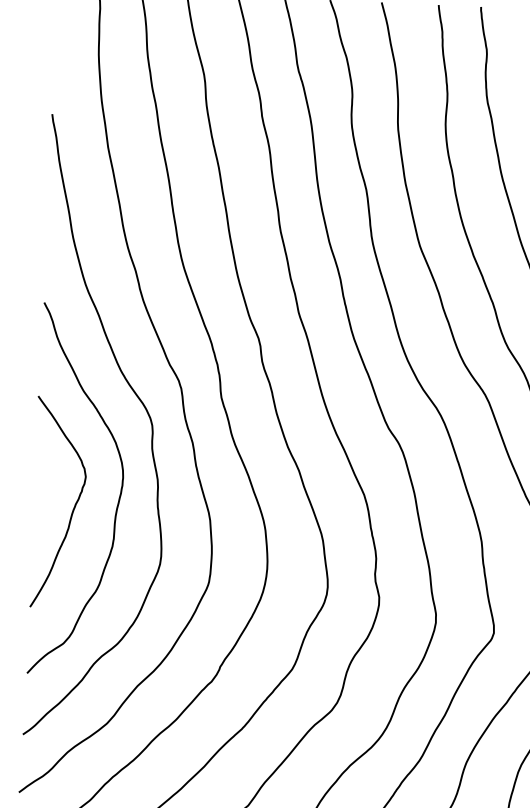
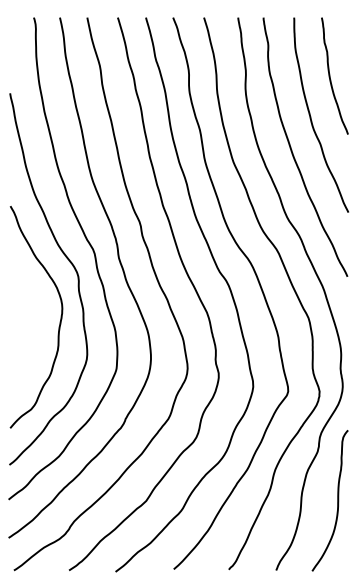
curve: (71, 510) -> (32, 329), removed

